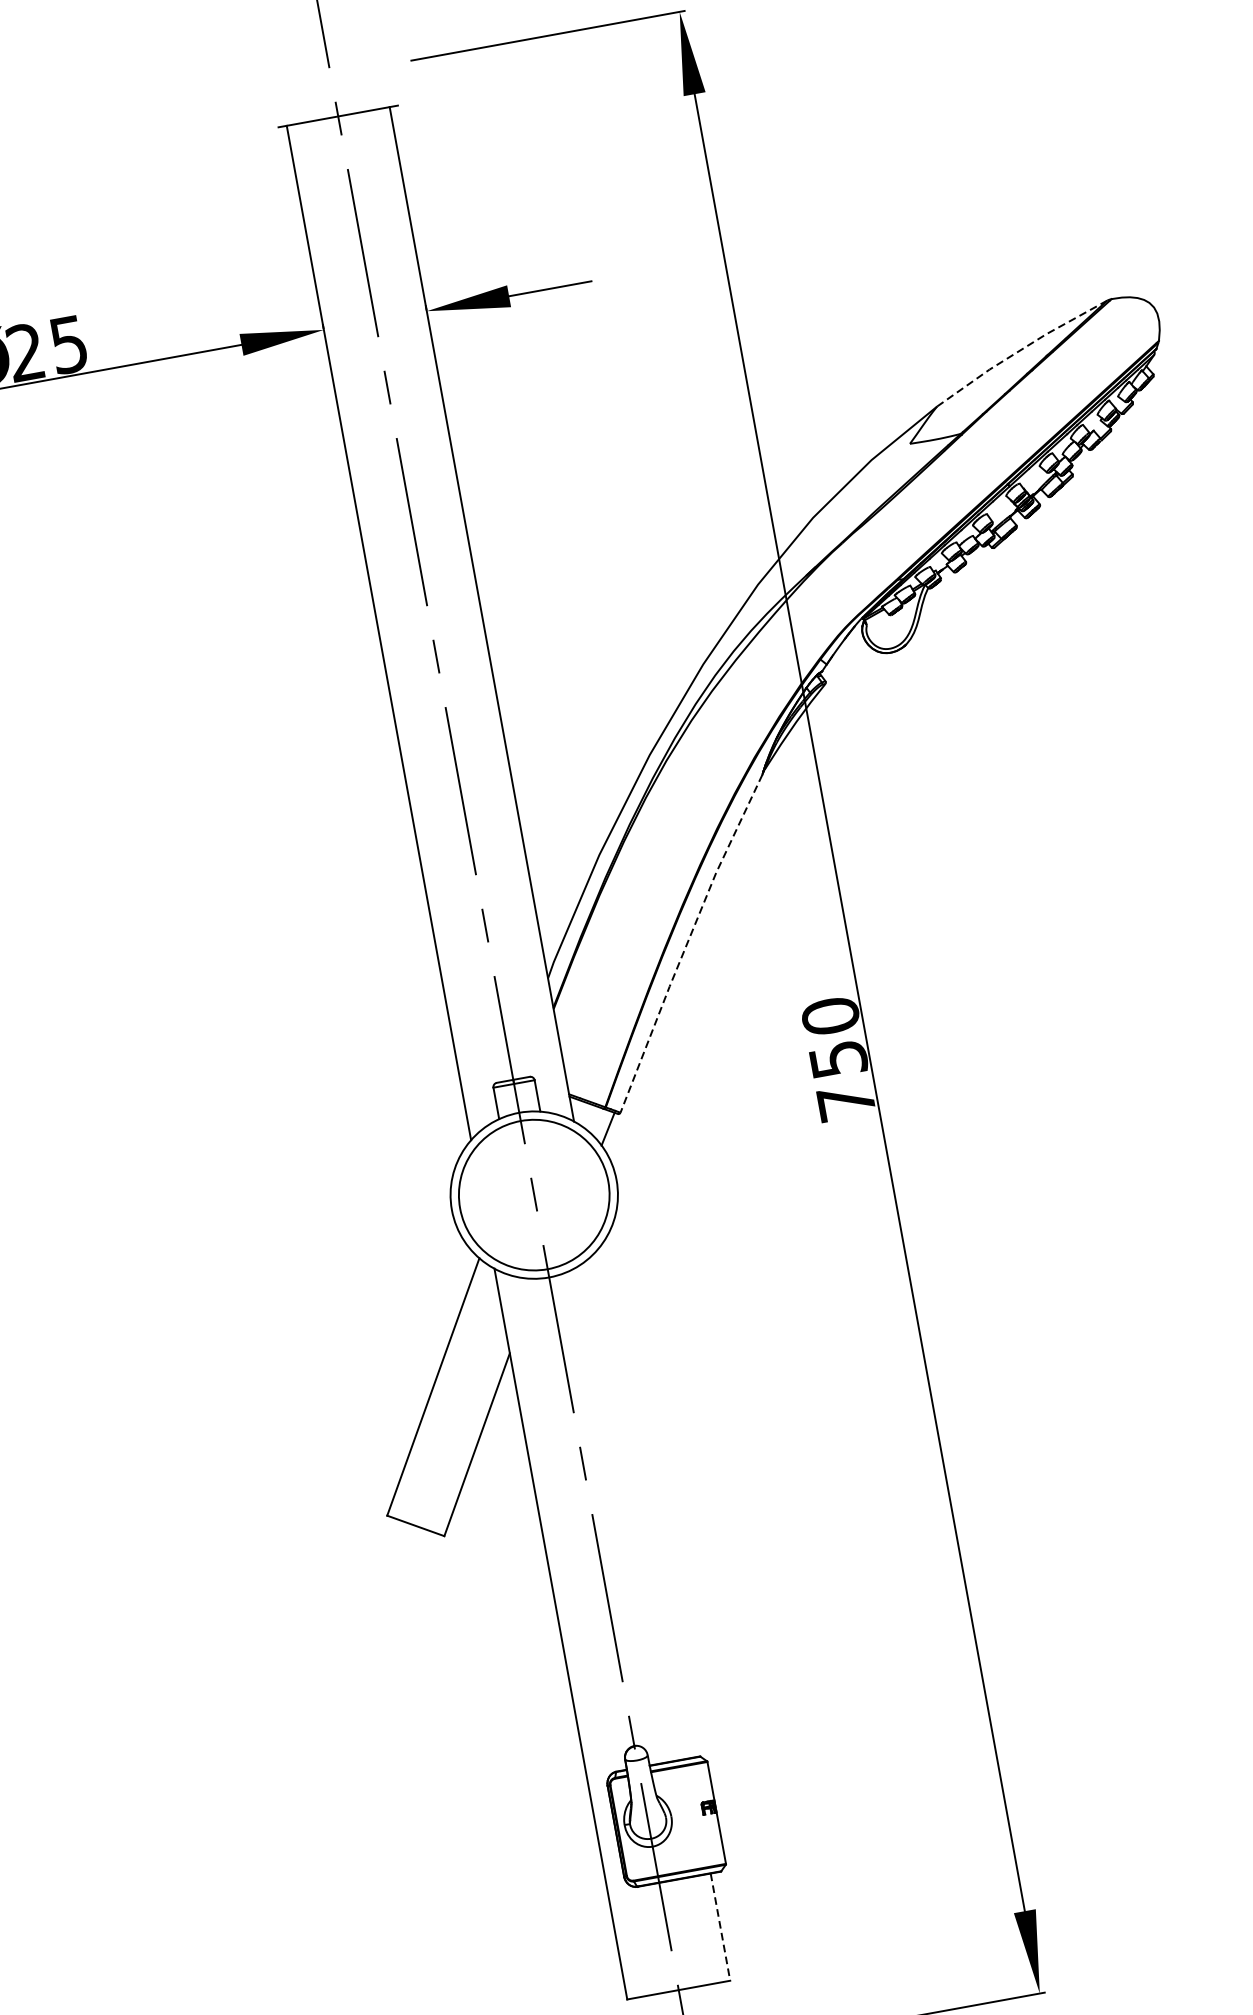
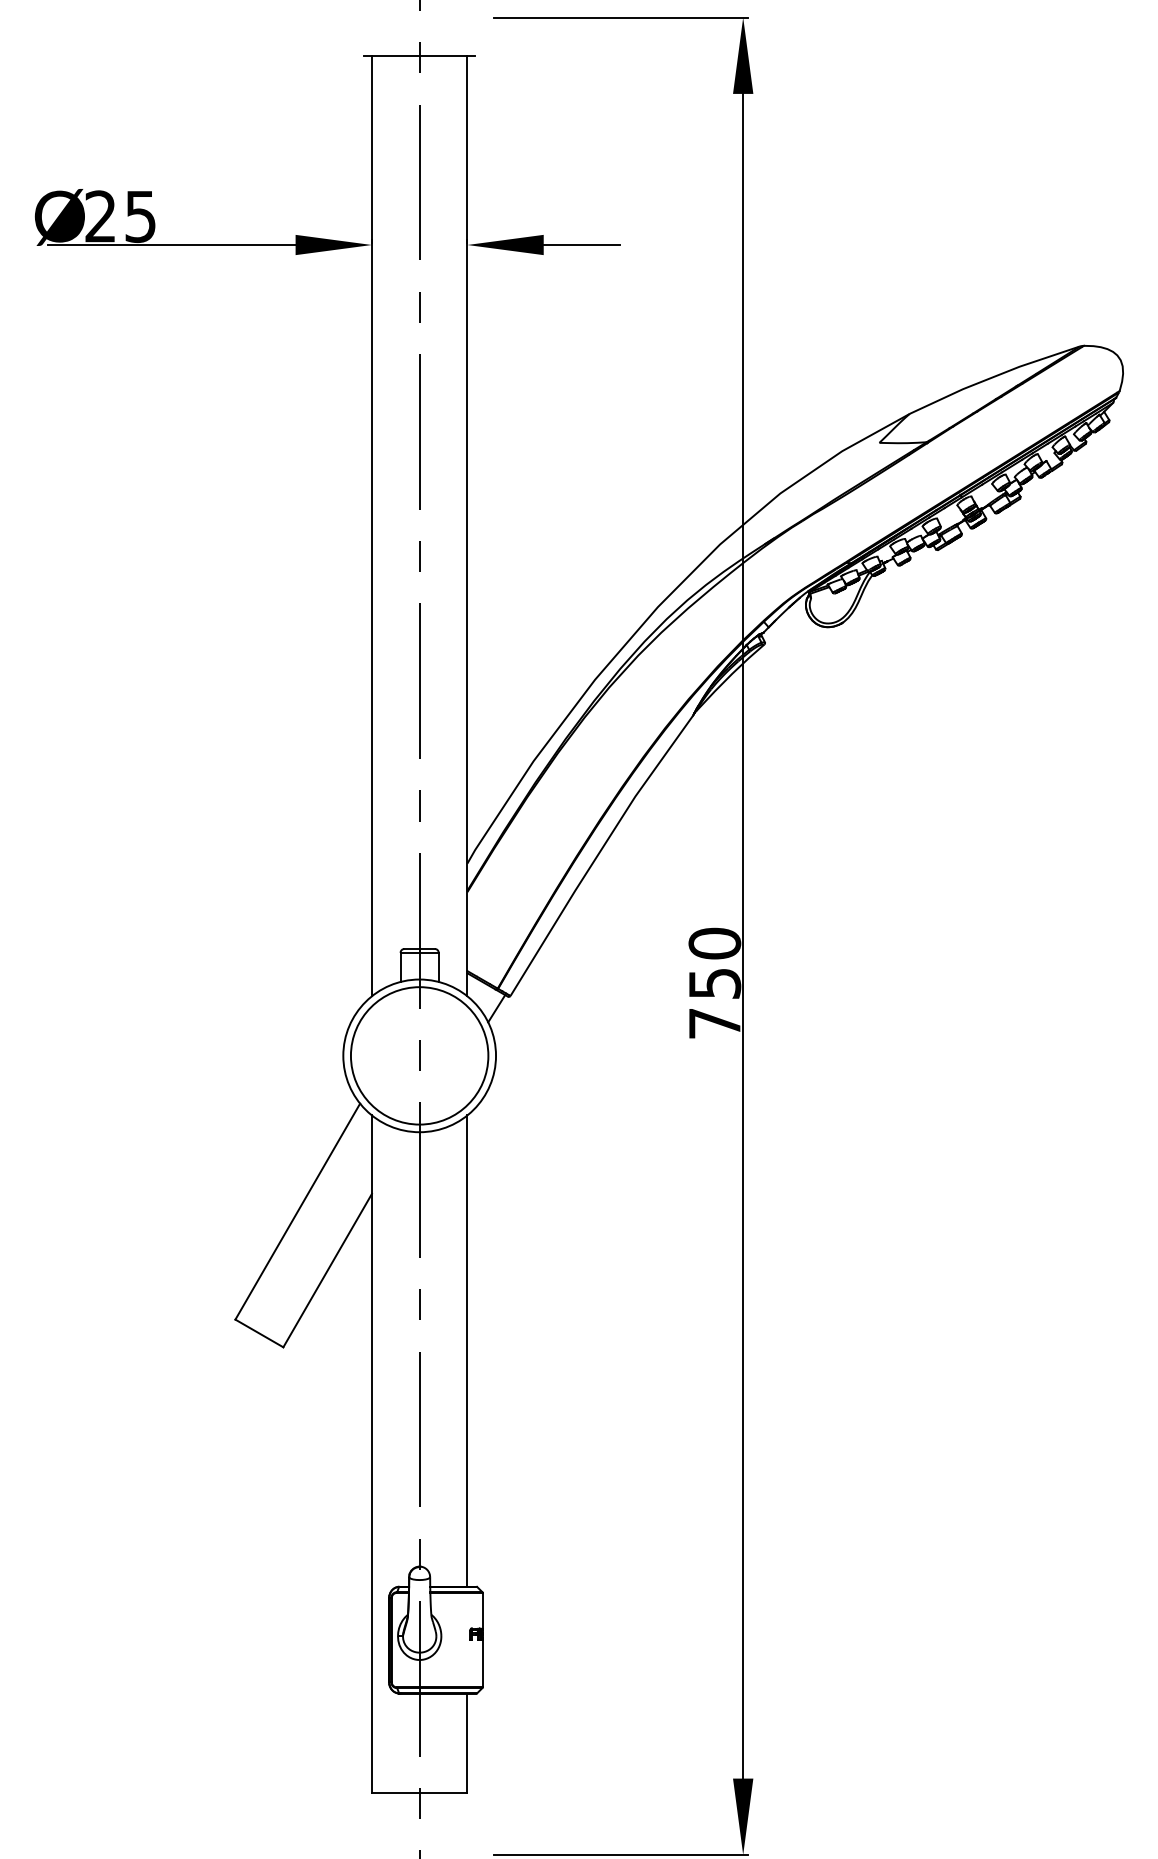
line: (1020, 351) -> (993, 377), dashed -> solid
line: (687, 941) -> (598, 853), dashed -> solid
line: (643, 1503) -> (467, 1350), added
line: (720, 1927) -> (467, 1743), dashed -> solid

